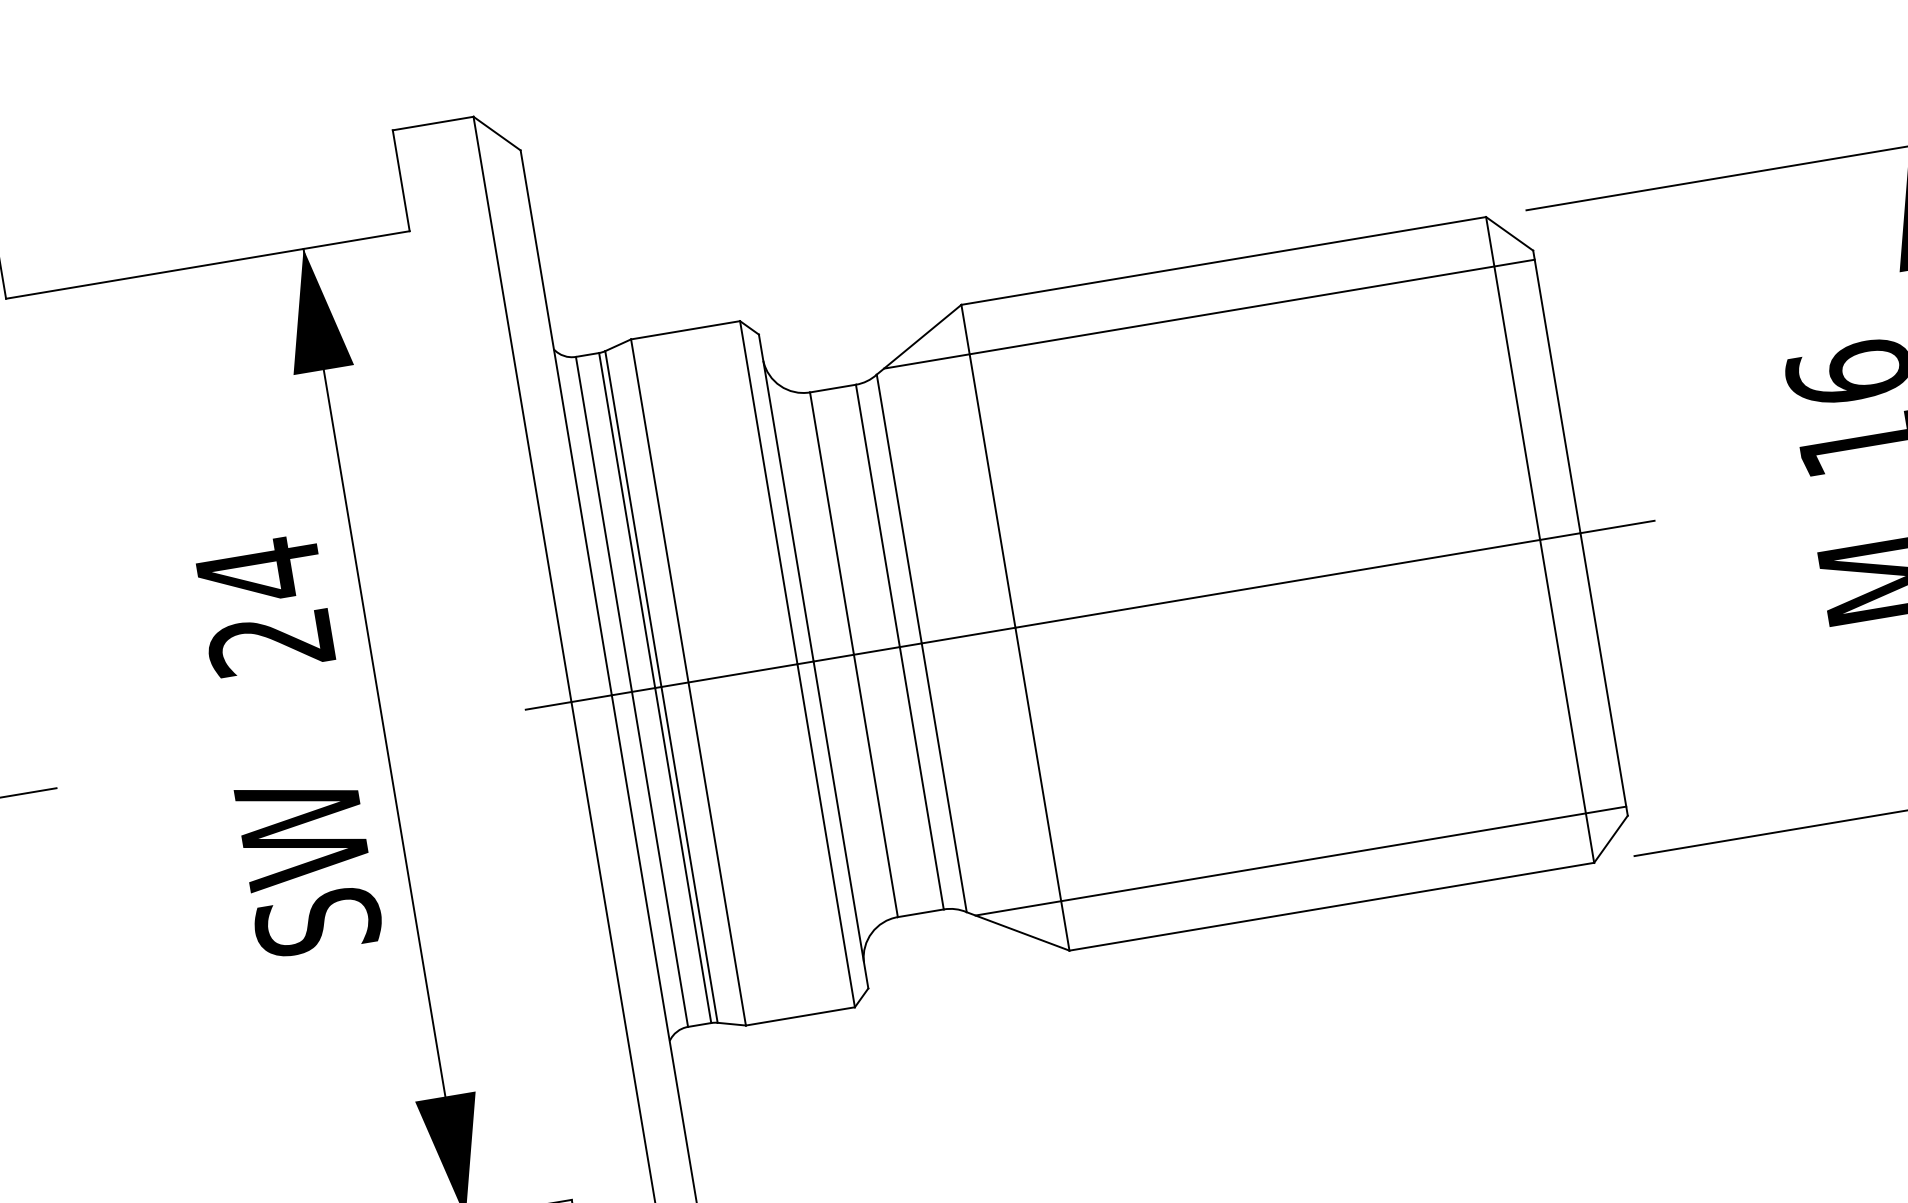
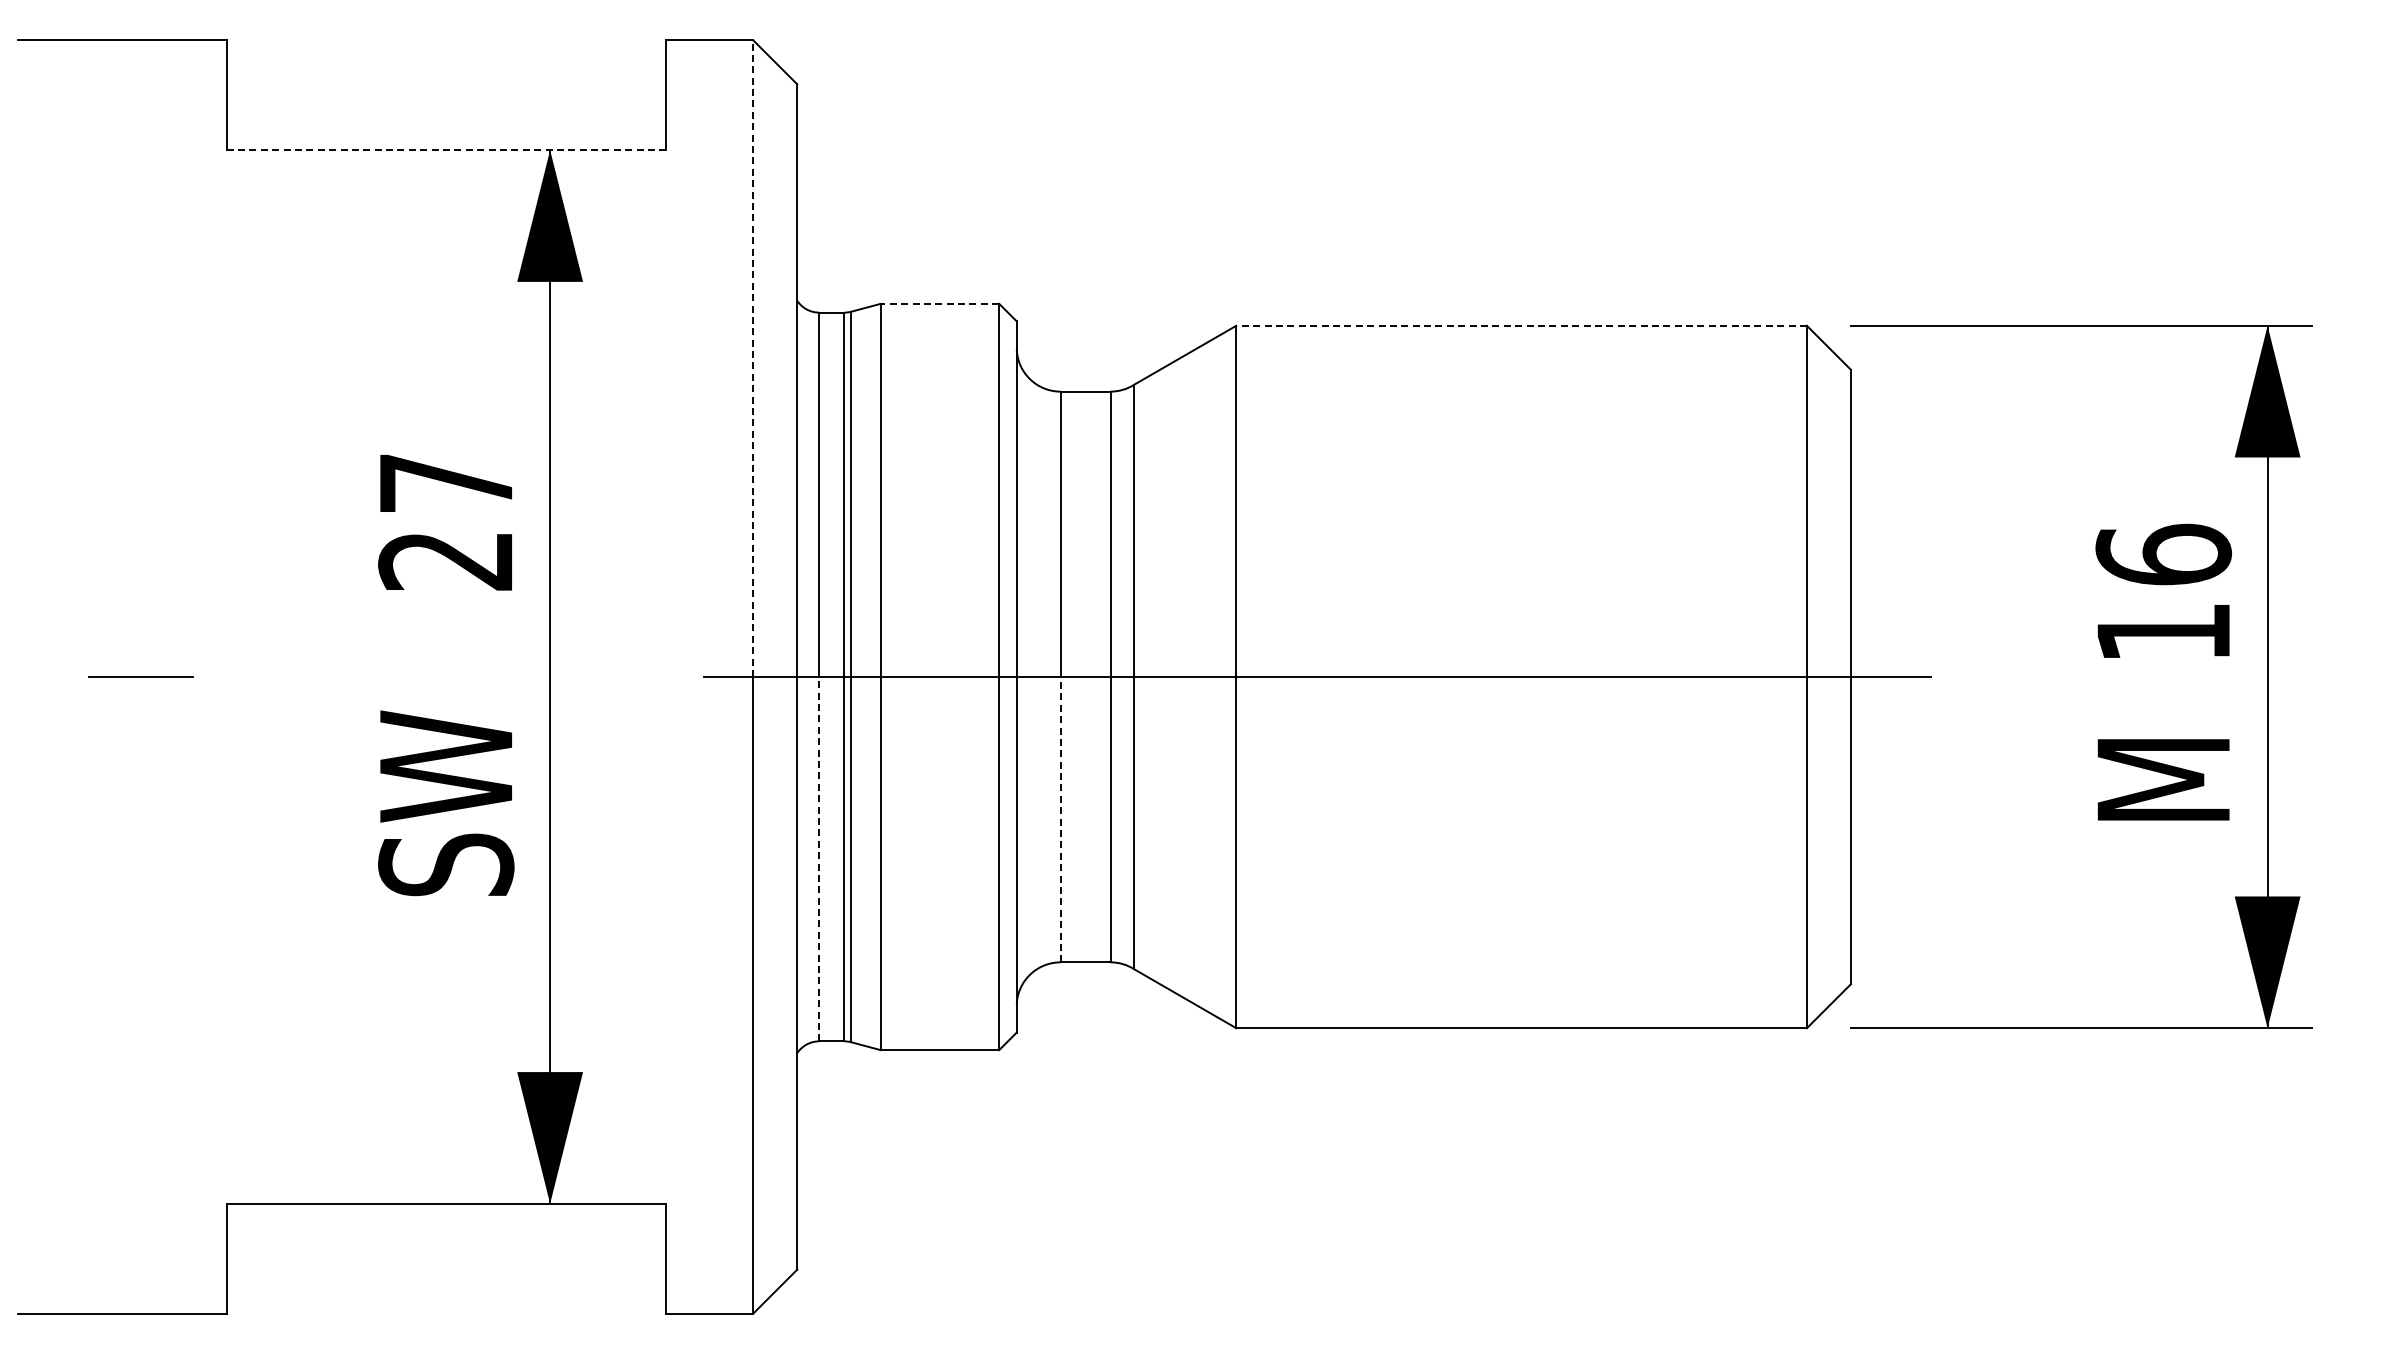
line: (1223, 260) -> (1521, 325), solid -> dashed
line: (208, 265) -> (446, 150), solid -> dashed
line: (1208, 314) -> (1496, 379), removed
line: (685, 330) -> (939, 303), solid -> dashed
line: (522, 409) -> (753, 358), solid -> dashed
text: (258, 571) -> (445, 483), 24 -> 27
line: (875, 785) -> (1060, 819), solid -> dashed
line: (660, 858) -> (819, 858), solid -> dashed
line: (1300, 861) -> (1496, 974), removed

